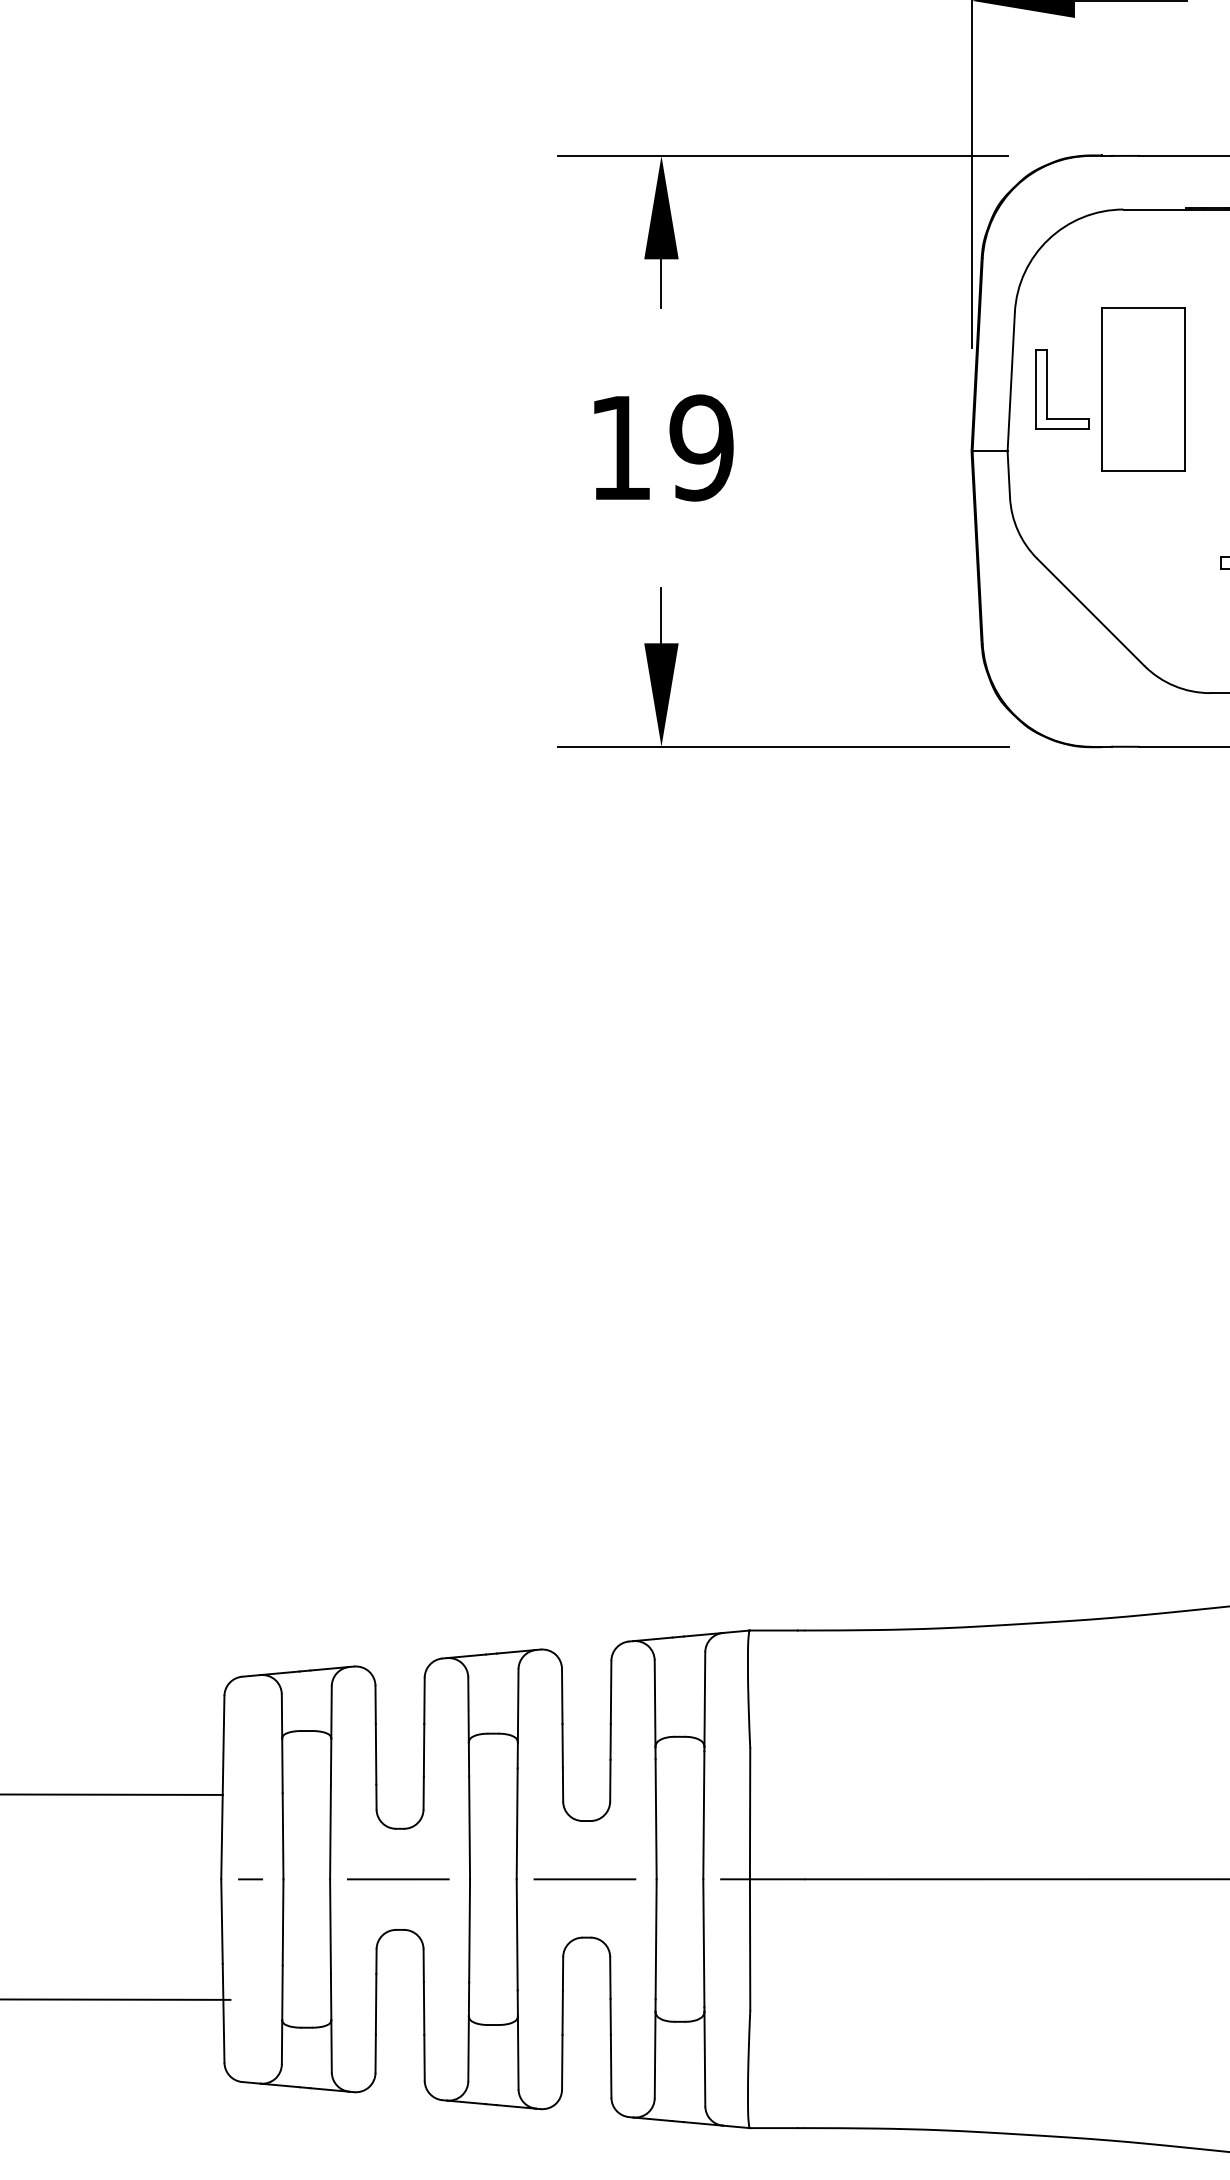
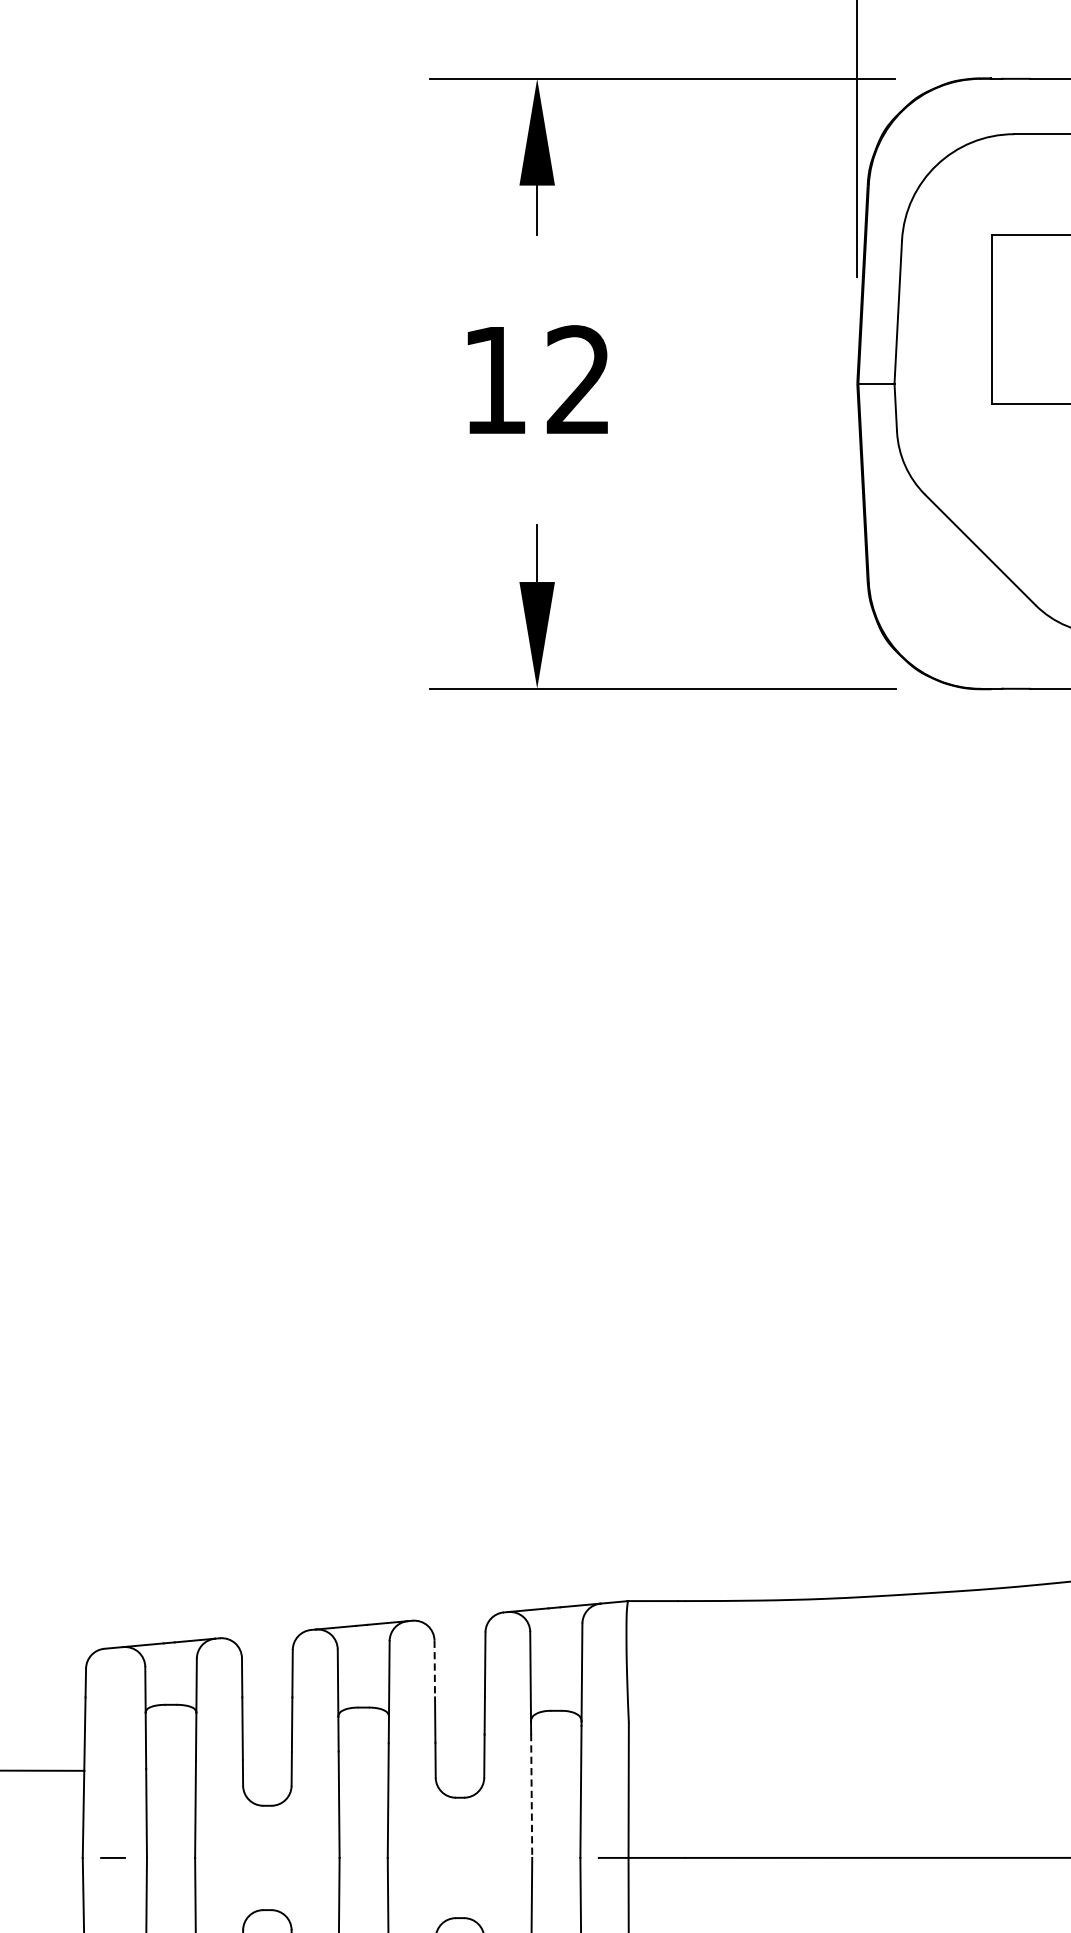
part: (1047, 389) -> (935, 319), removed
text: (701, 447) -> (578, 379), 19 -> 12
line: (562, 1696) -> (435, 1669), solid -> dashed
line: (656, 1819) -> (532, 1796), solid -> dashed
line: (398, 1879) -> (265, 1858), removed
line: (584, 1879) -> (457, 1858), removed

